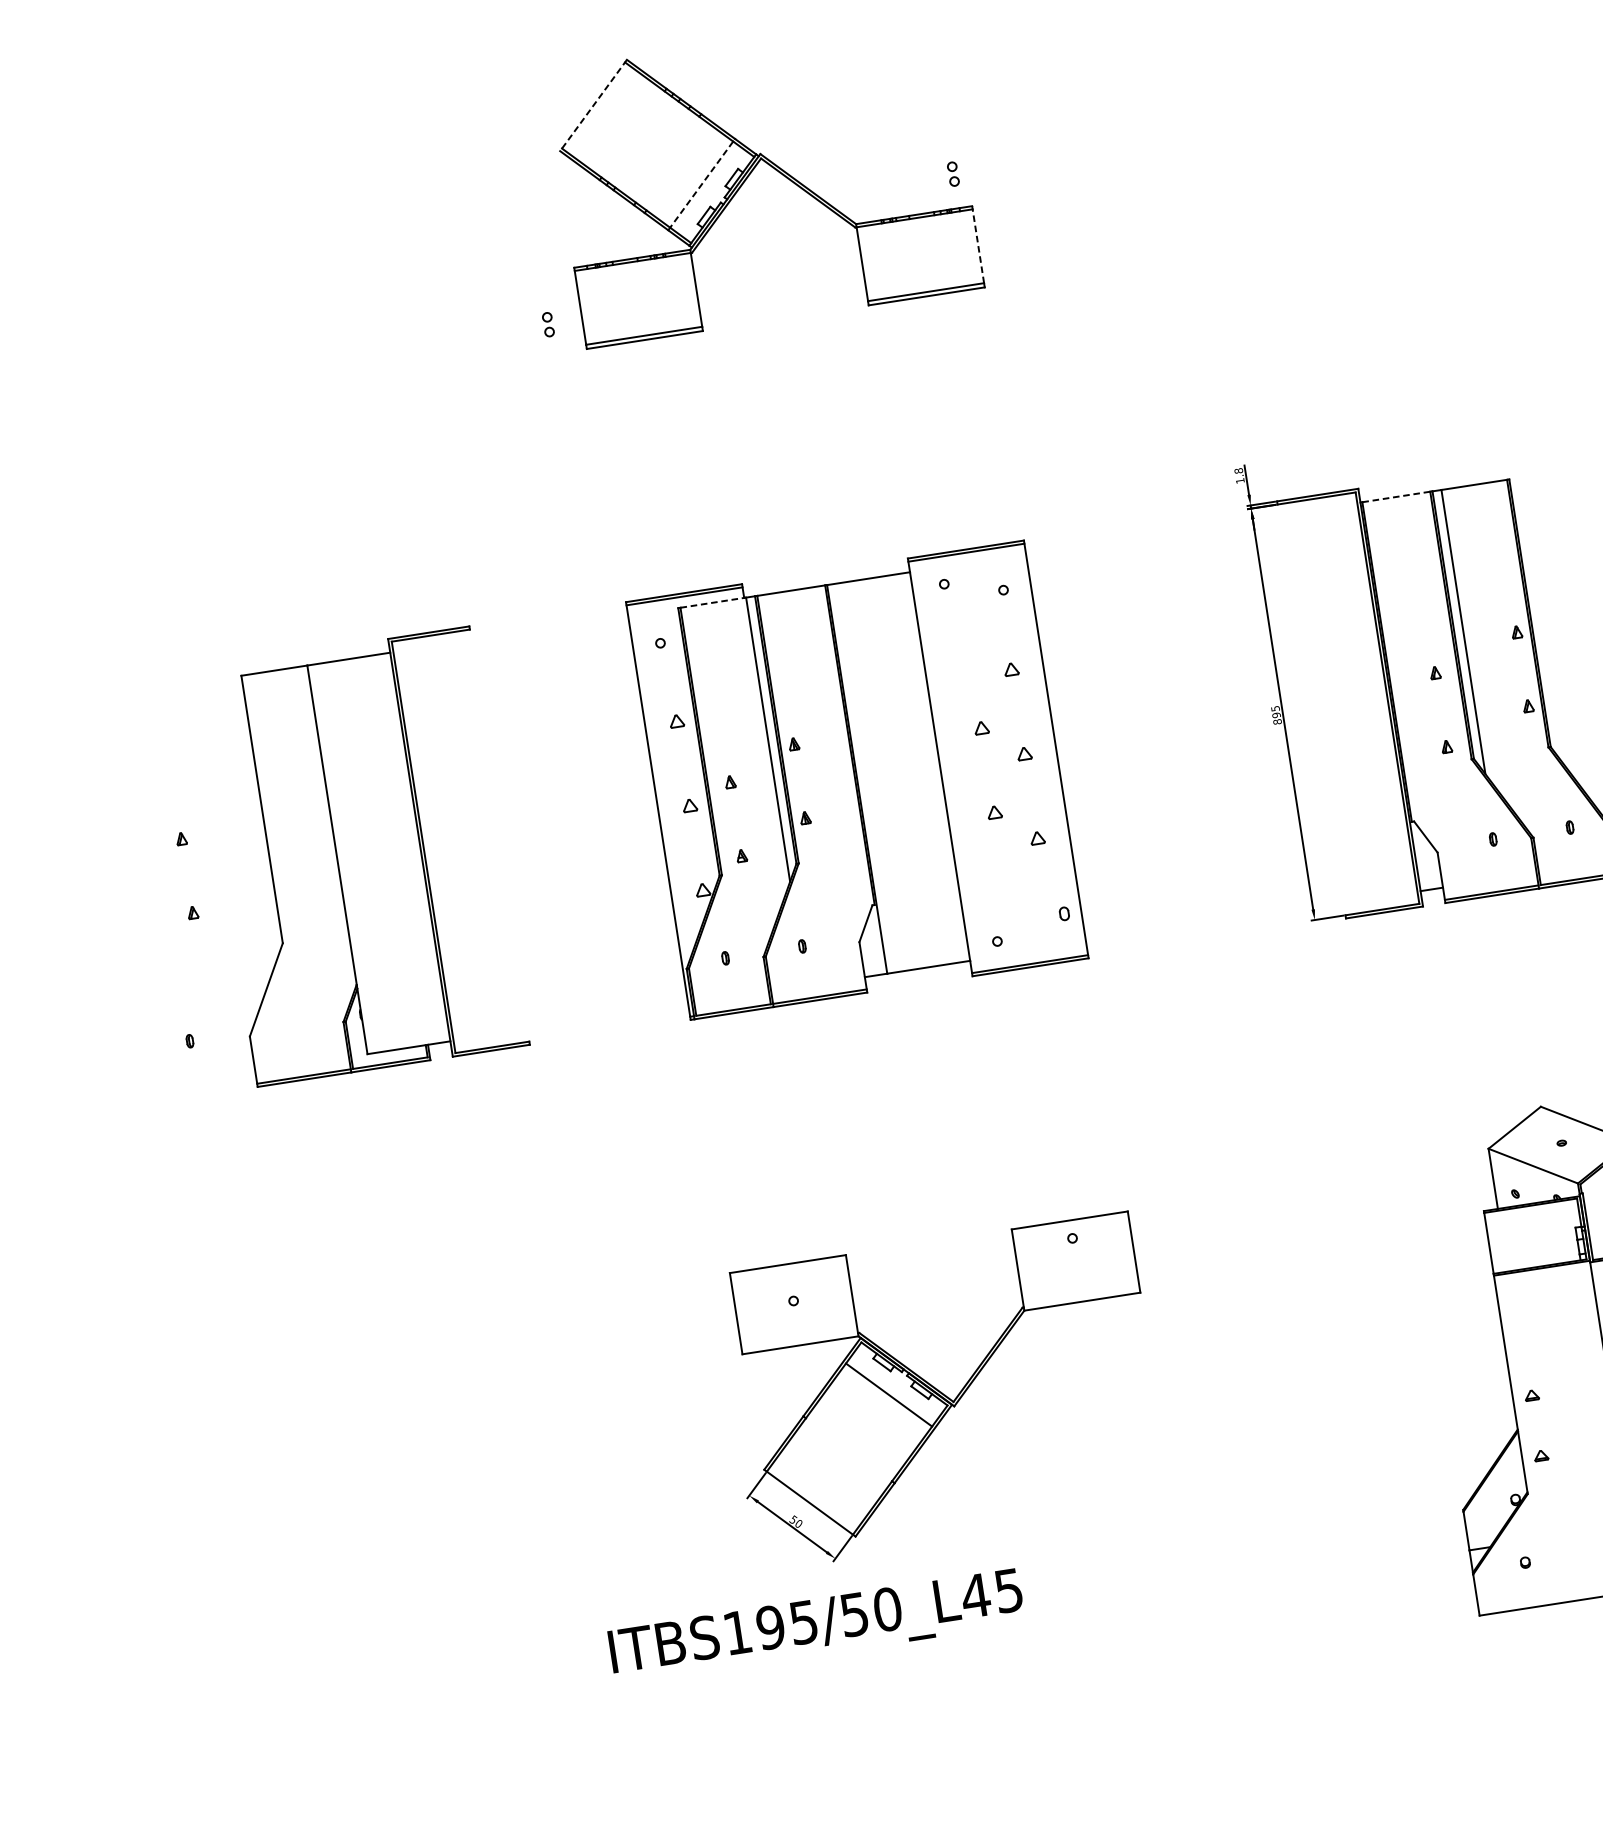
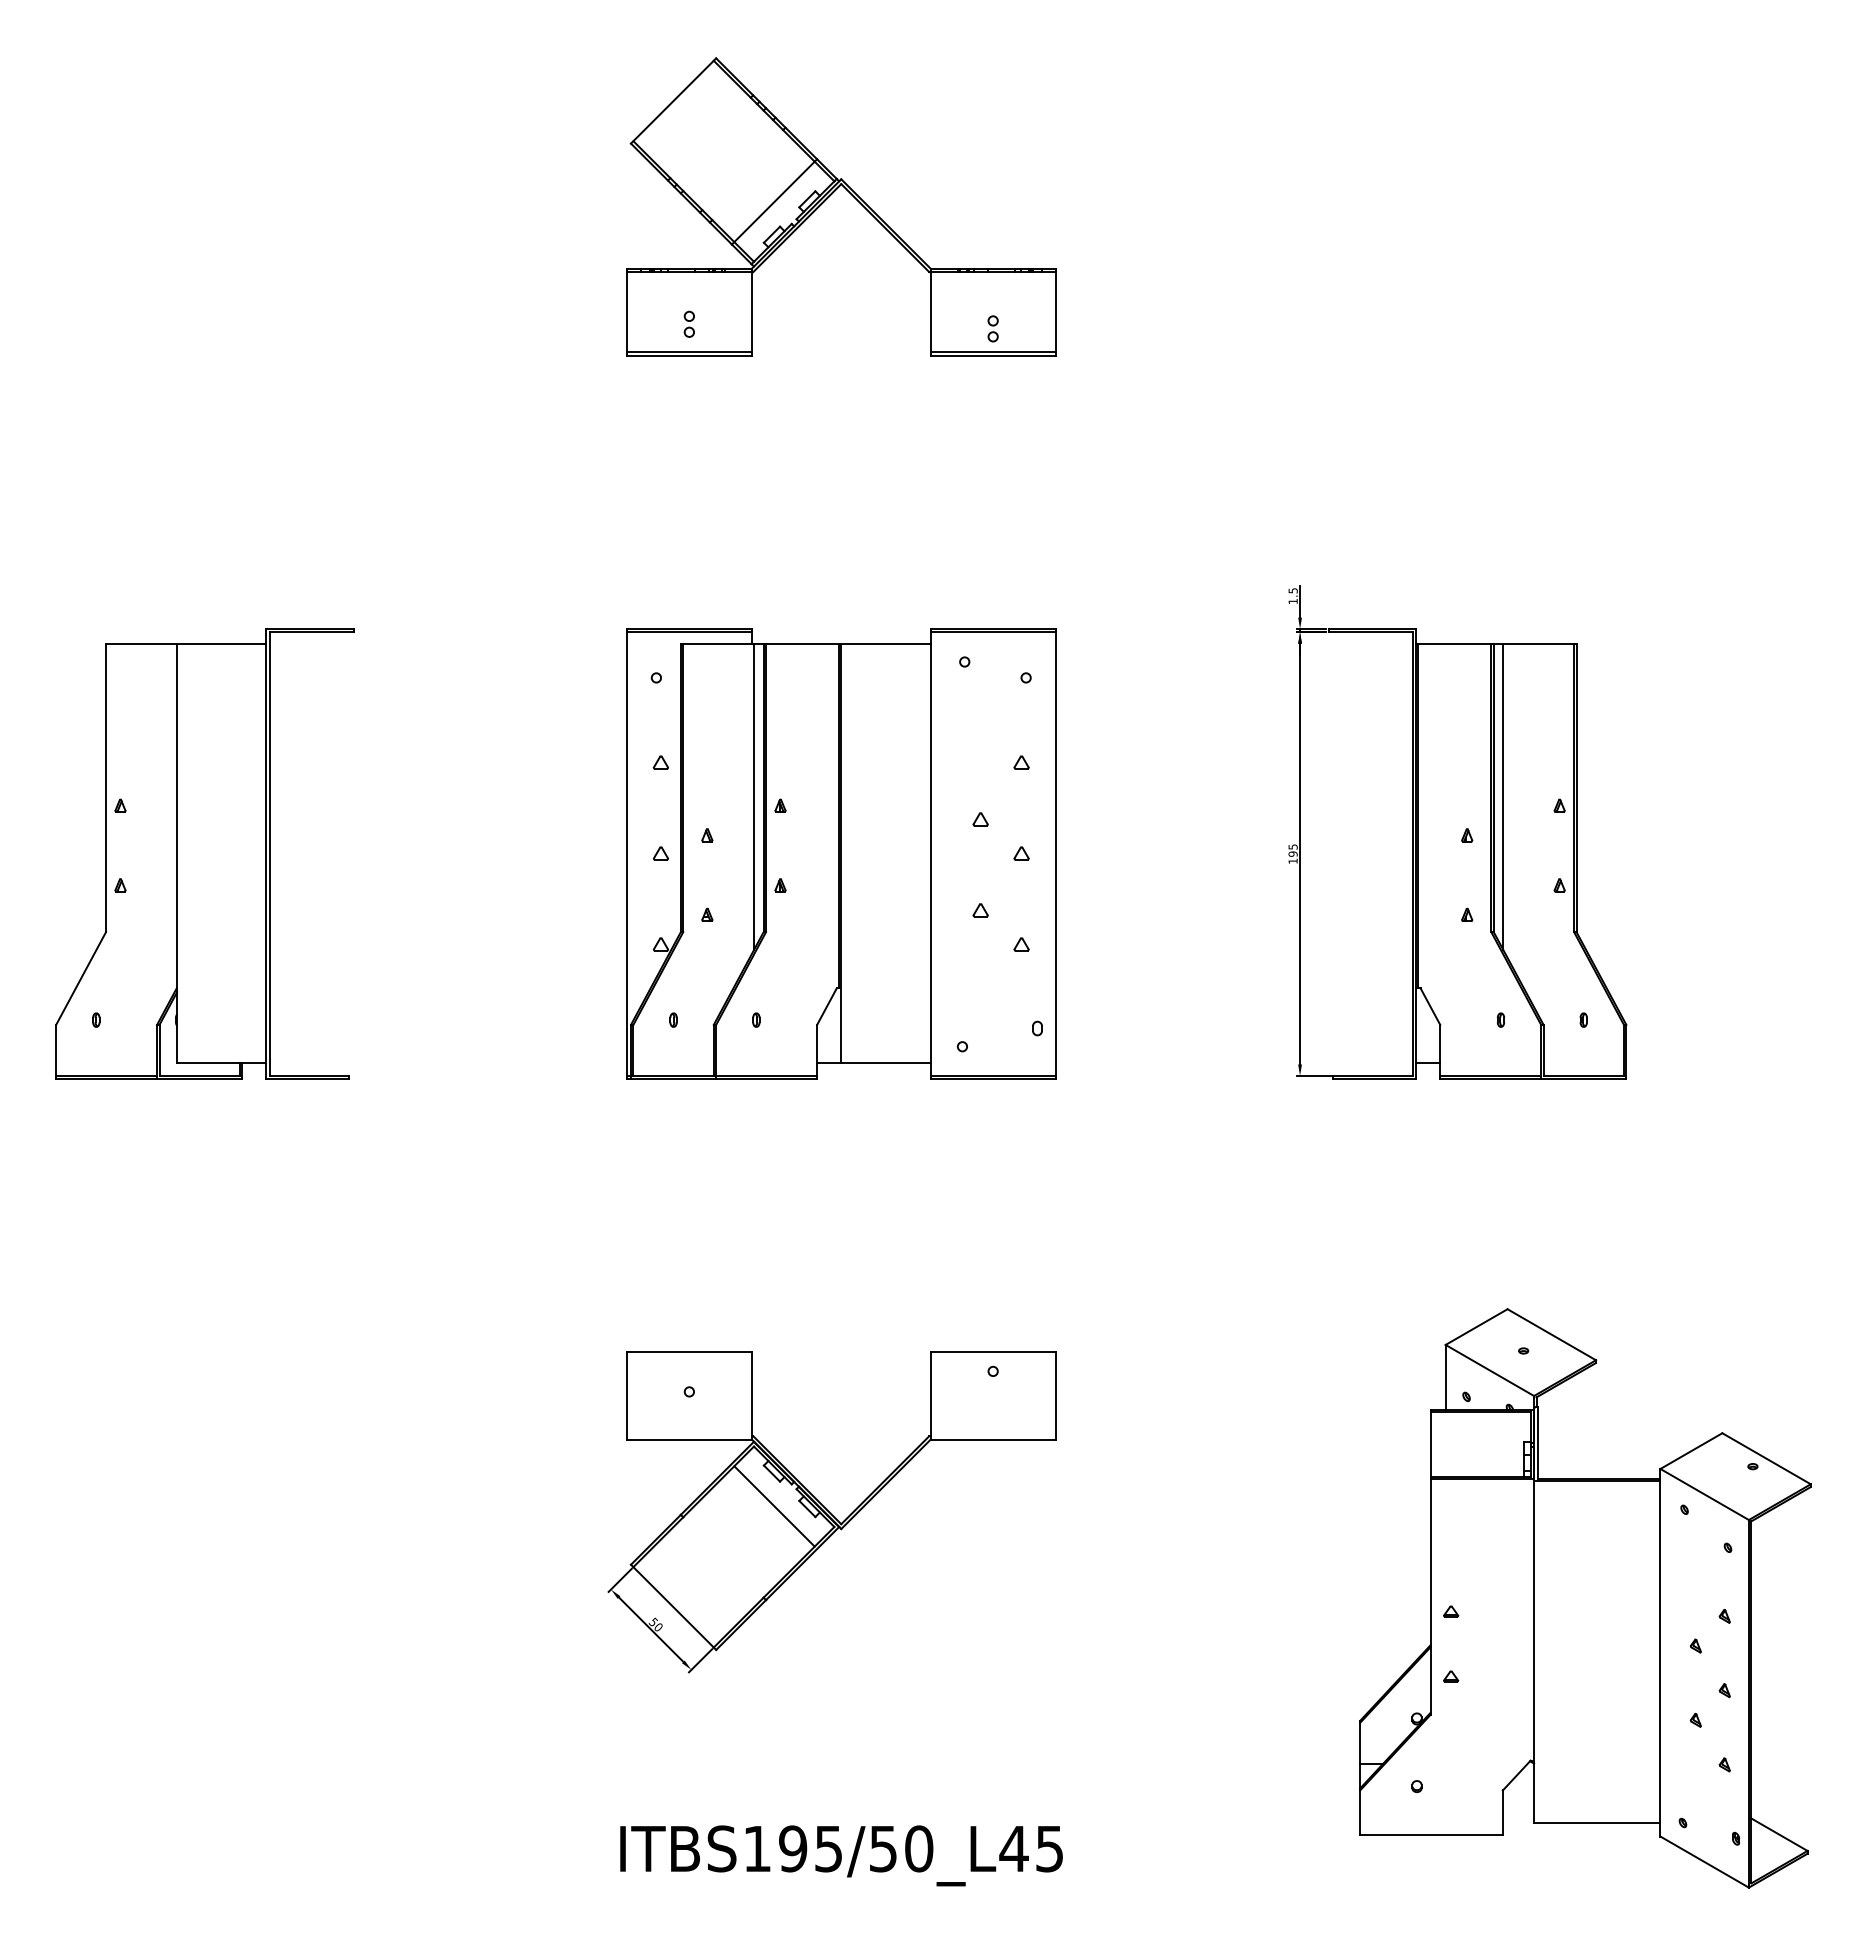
line: (593, 105) -> (673, 101), dashed -> solid
part: (952, 173) -> (992, 328), moved
line: (701, 184) -> (774, 201), dashed -> solid
line: (977, 244) -> (1055, 309), dashed -> solid
part: (547, 324) -> (688, 323), moved
text: (1238, 470) -> (1292, 590), 1.8 -> 1.5
line: (1396, 496) -> (1454, 643), dashed -> solid
line: (714, 602) -> (719, 643), dashed -> solid
text: (1276, 721) -> (1292, 860), 895 -> 195
part: (362, 856) -> (204, 853), moved
text: (816, 1626) -> (841, 1855), moved

